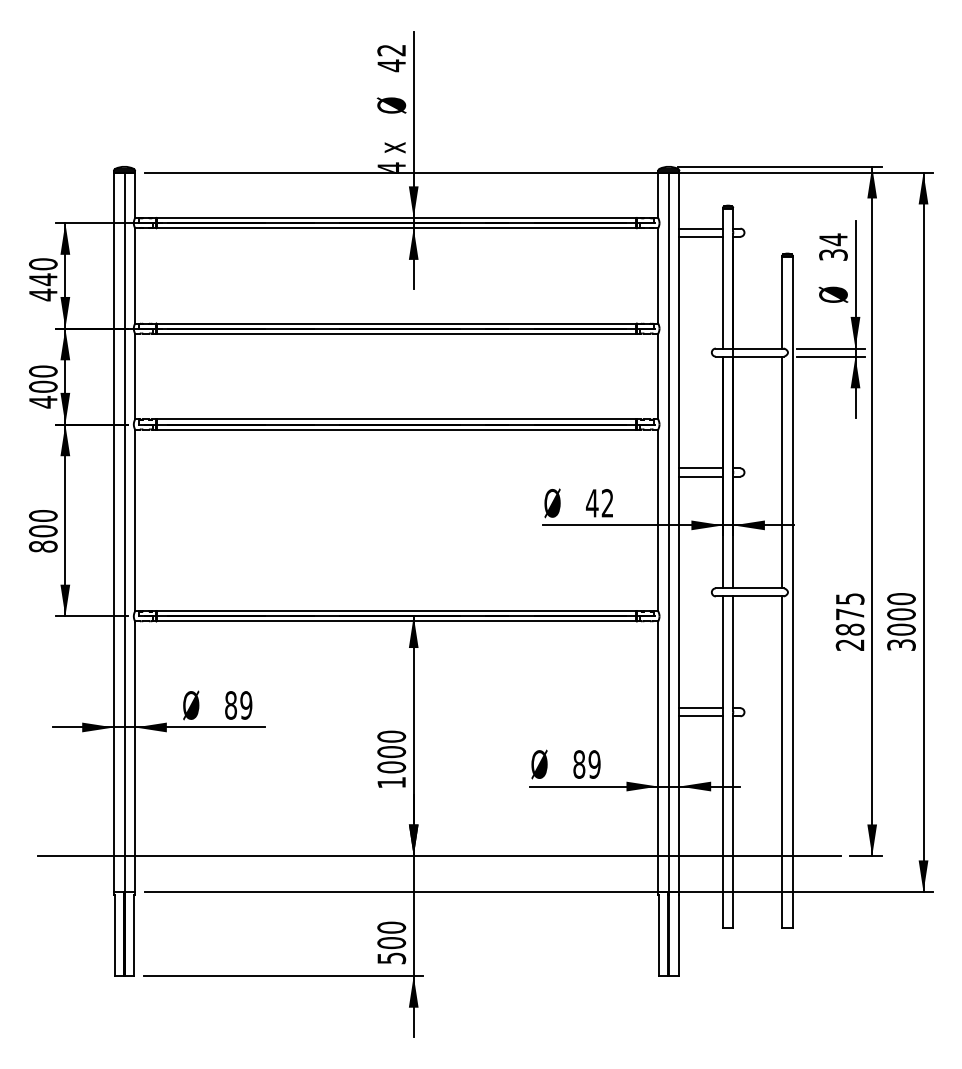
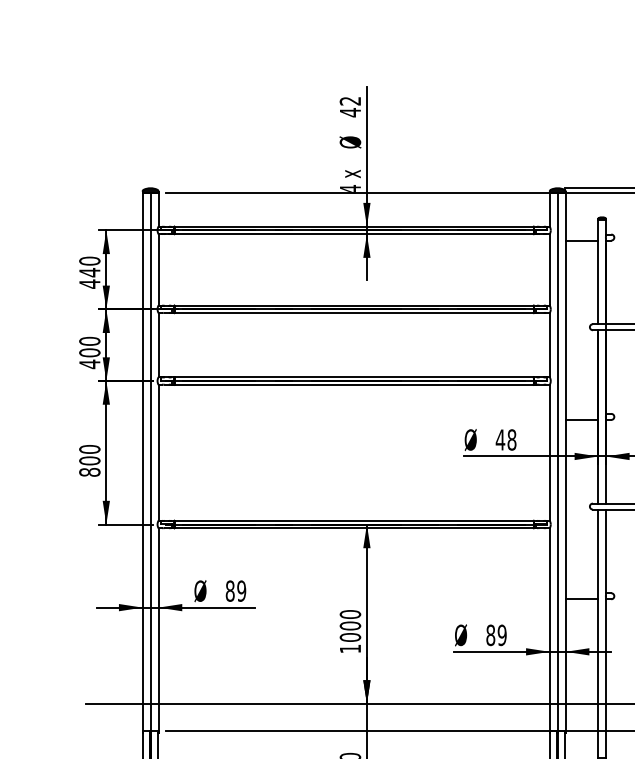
line: (701, 228) -> (582, 234), removed
line: (701, 468) -> (582, 413), removed
text: (607, 503) -> (511, 440), 42 -> 48
line: (701, 708) -> (582, 593), removed

